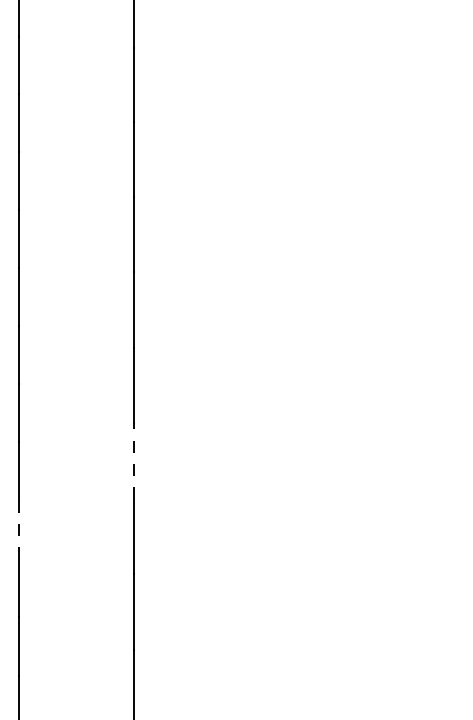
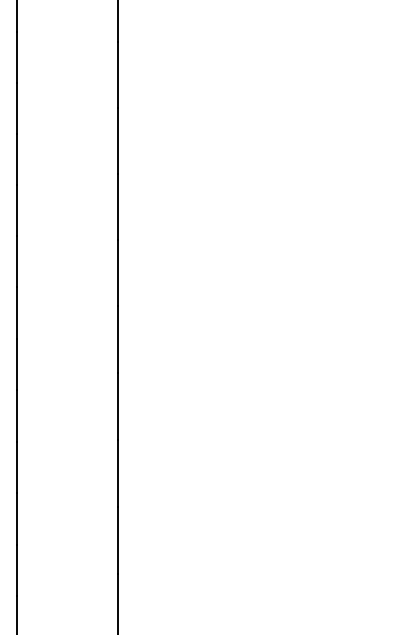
line: (134, 459) -> (118, 405), dashed -> solid
line: (18, 530) -> (16, 467), dashed -> solid

